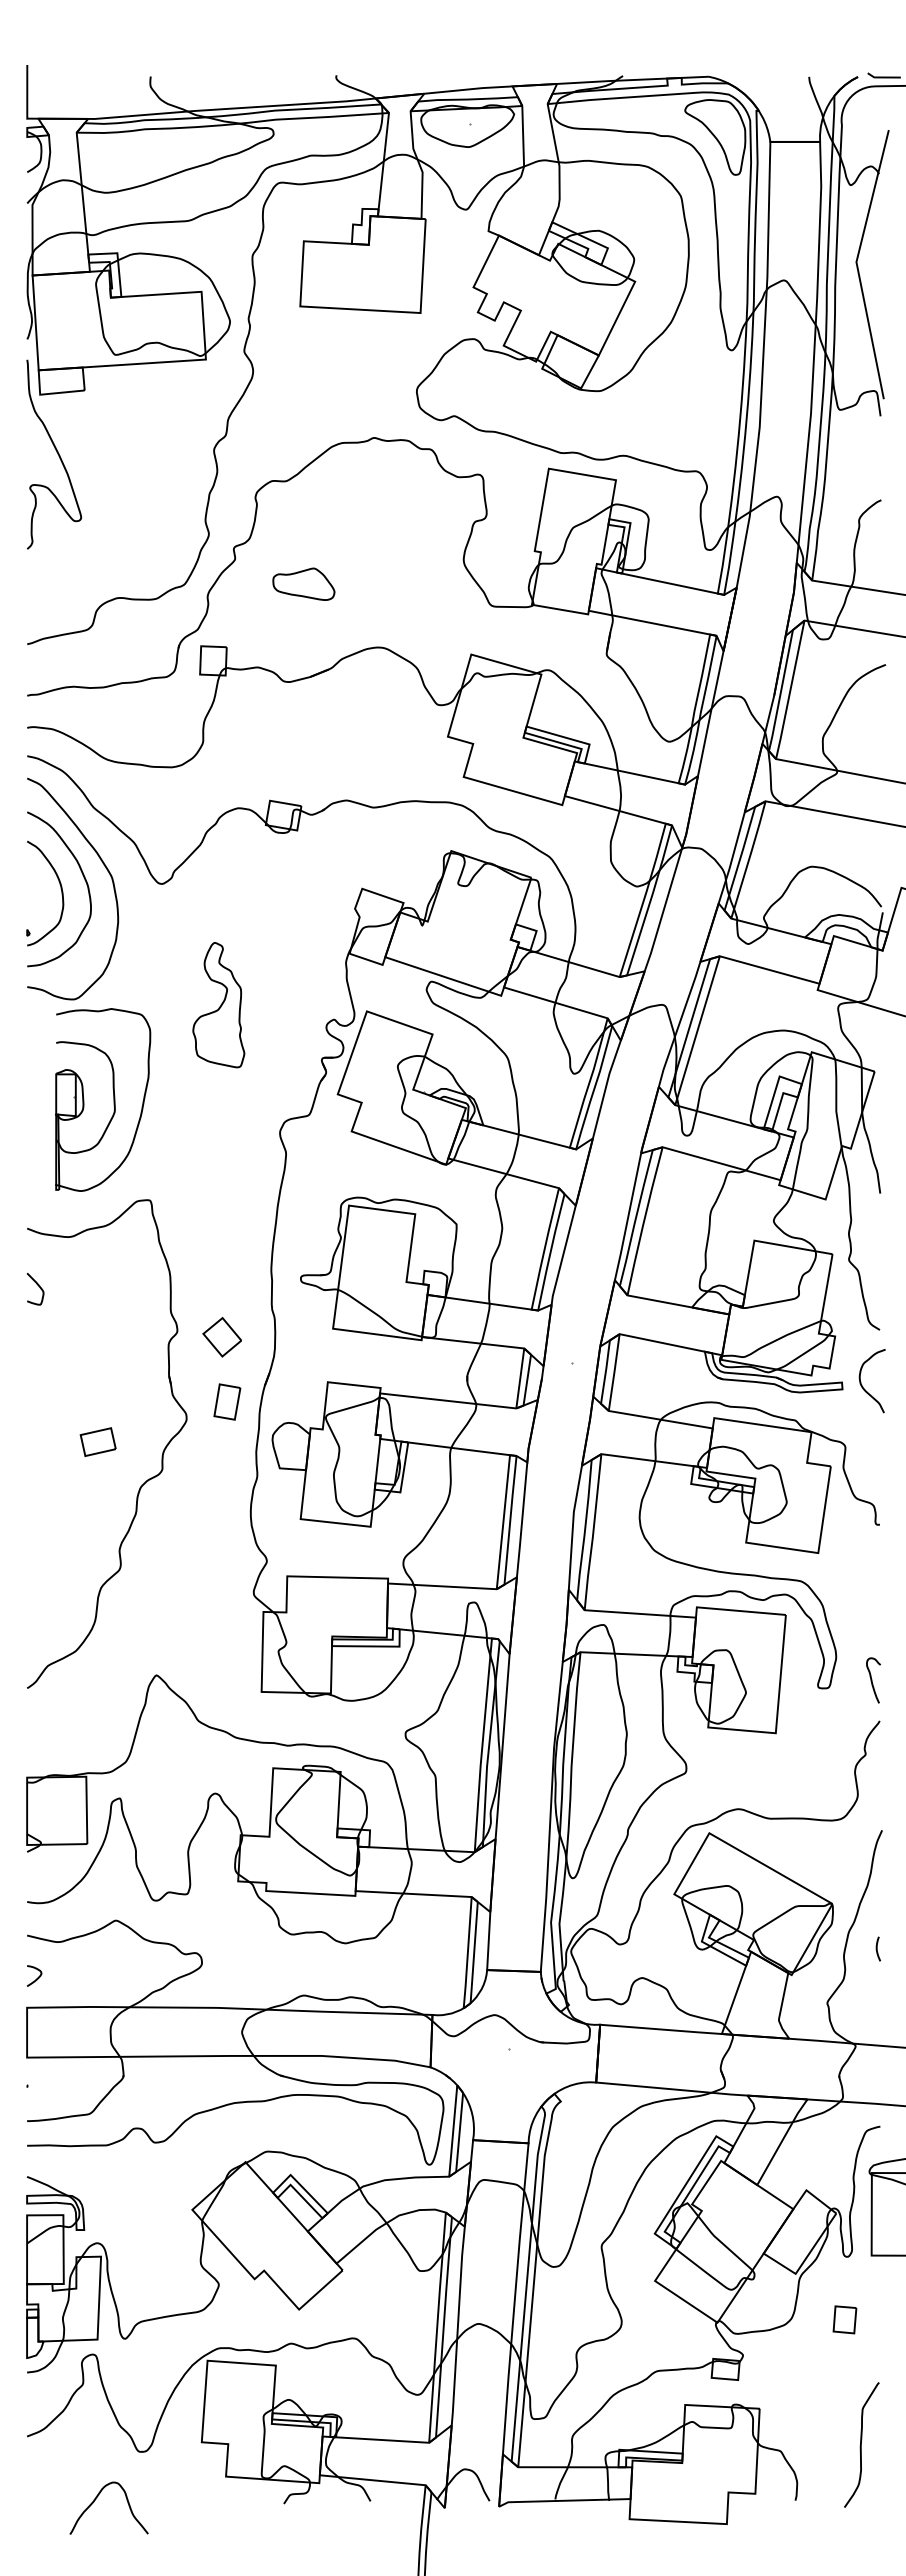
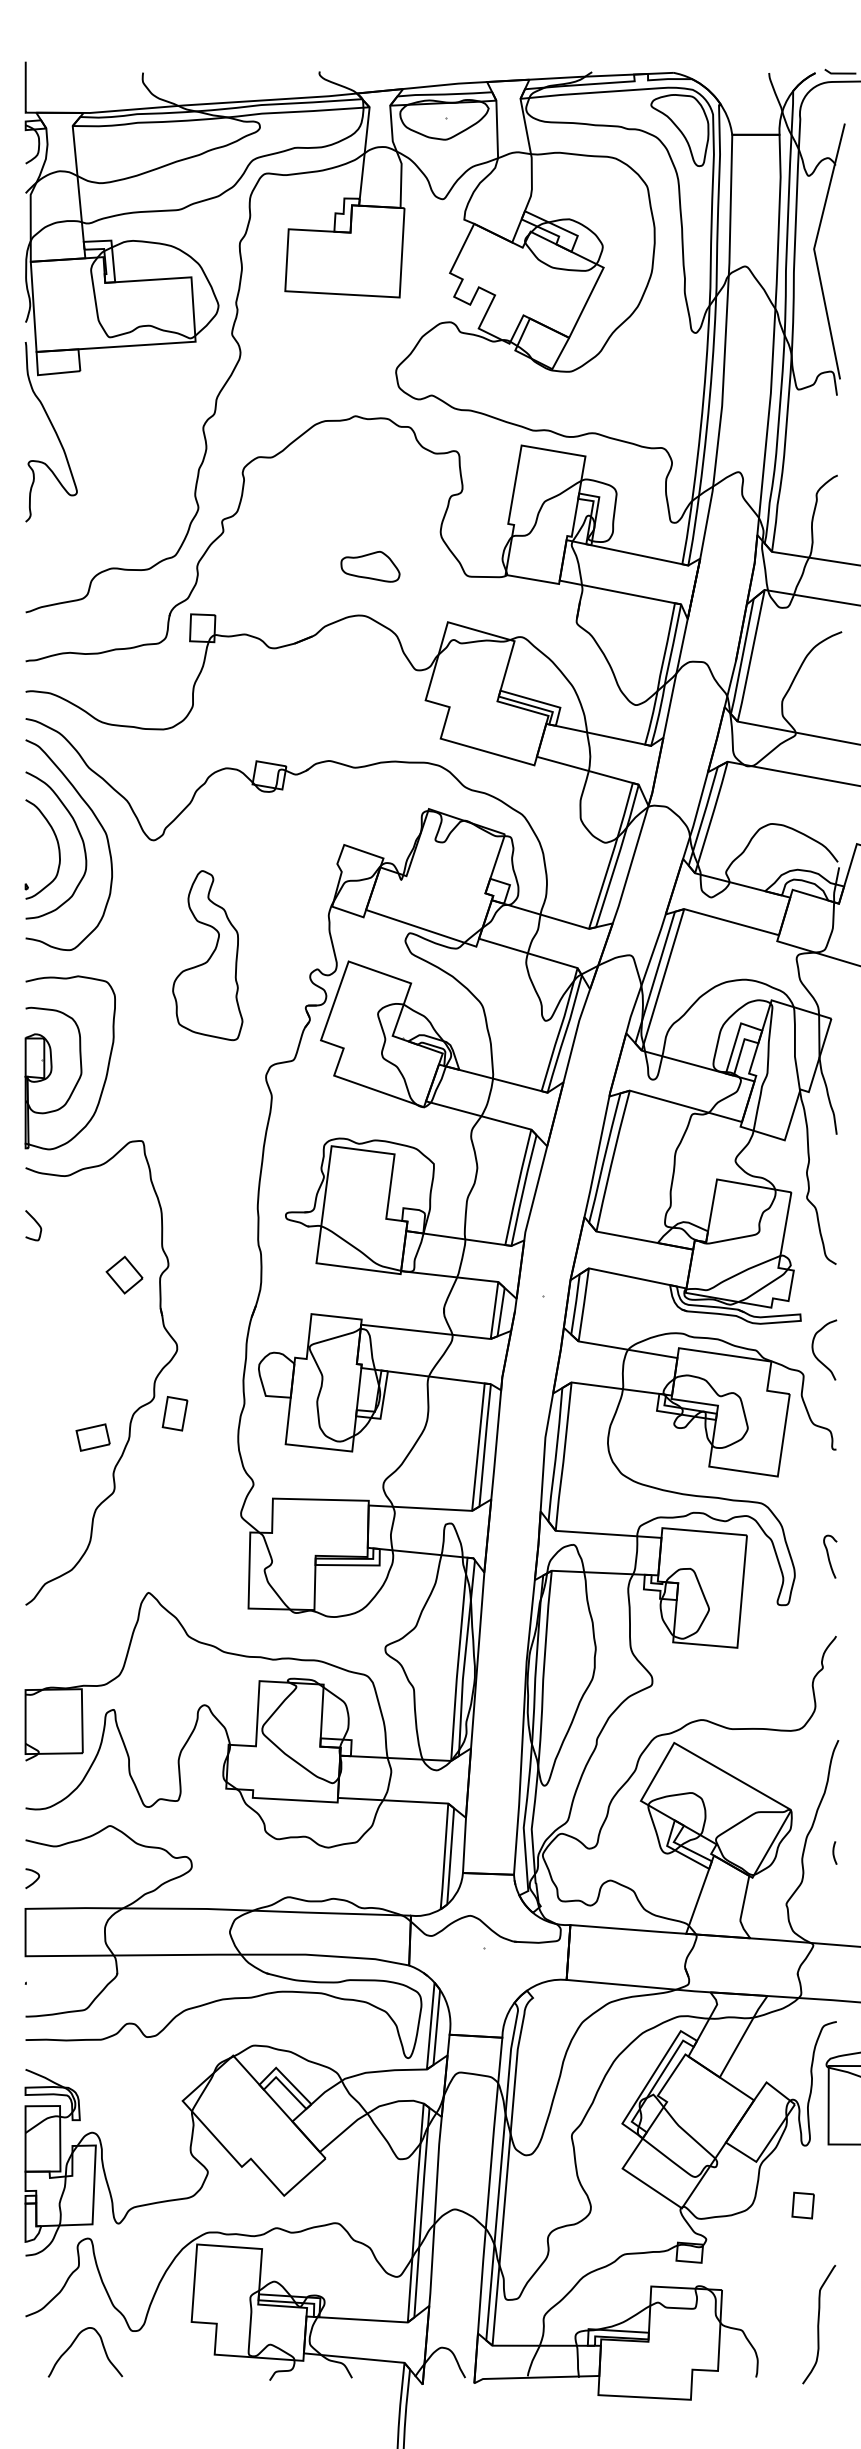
part: (303, 583) -> (370, 566), moved
part: (218, 1004) -> (207, 954), size x1.43
part: (113, 1099) -> (80, 1062), moved
part: (221, 1337) -> (123, 1275), moved
curve: (863, 1386) -> (816, 1355), moved
part: (227, 1401) -> (175, 1413), moved
part: (97, 1441) -> (92, 1437), moved
curve: (872, 1680) -> (829, 1556), moved
curve: (96, 2499) -> (73, 2344), moved

